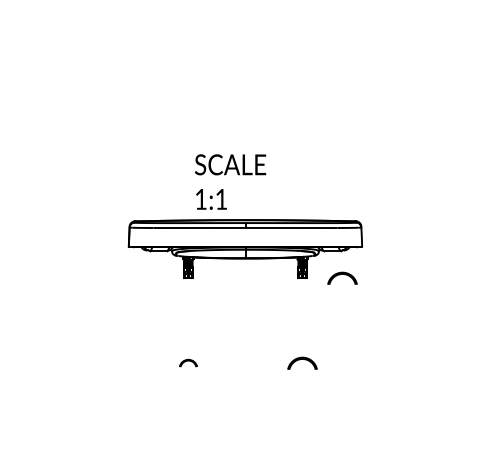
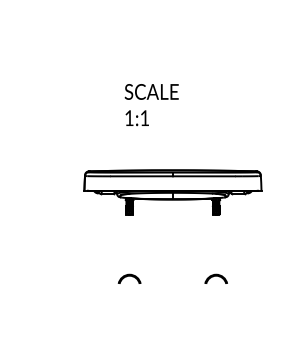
text: (230, 181) -> (151, 104), moved
part: (342, 277) -> (246, 213), removed
part: (188, 362) -> (129, 278), size x1.67

